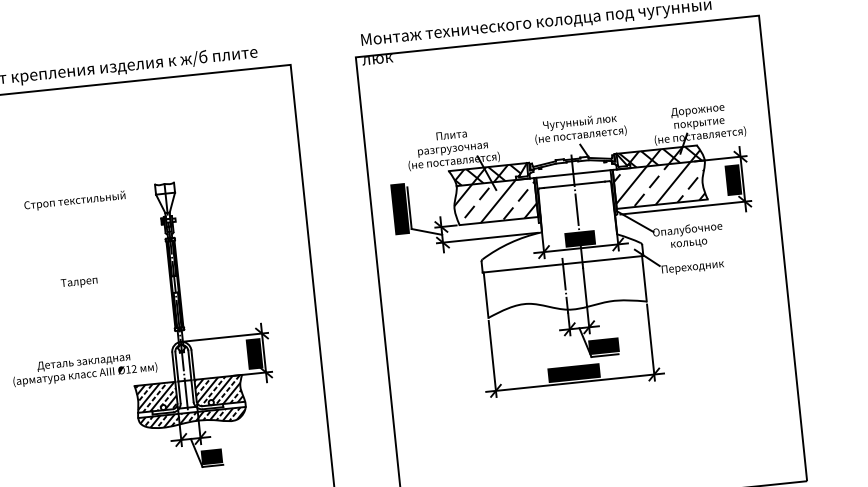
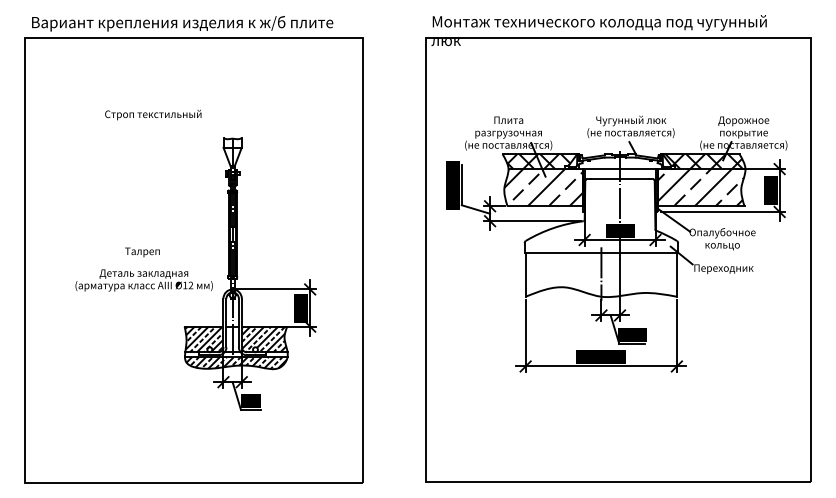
text: (75, 200) -> (153, 114), moved
text: (79, 282) -> (142, 252), moved
text: (84, 368) -> (143, 280), moved

